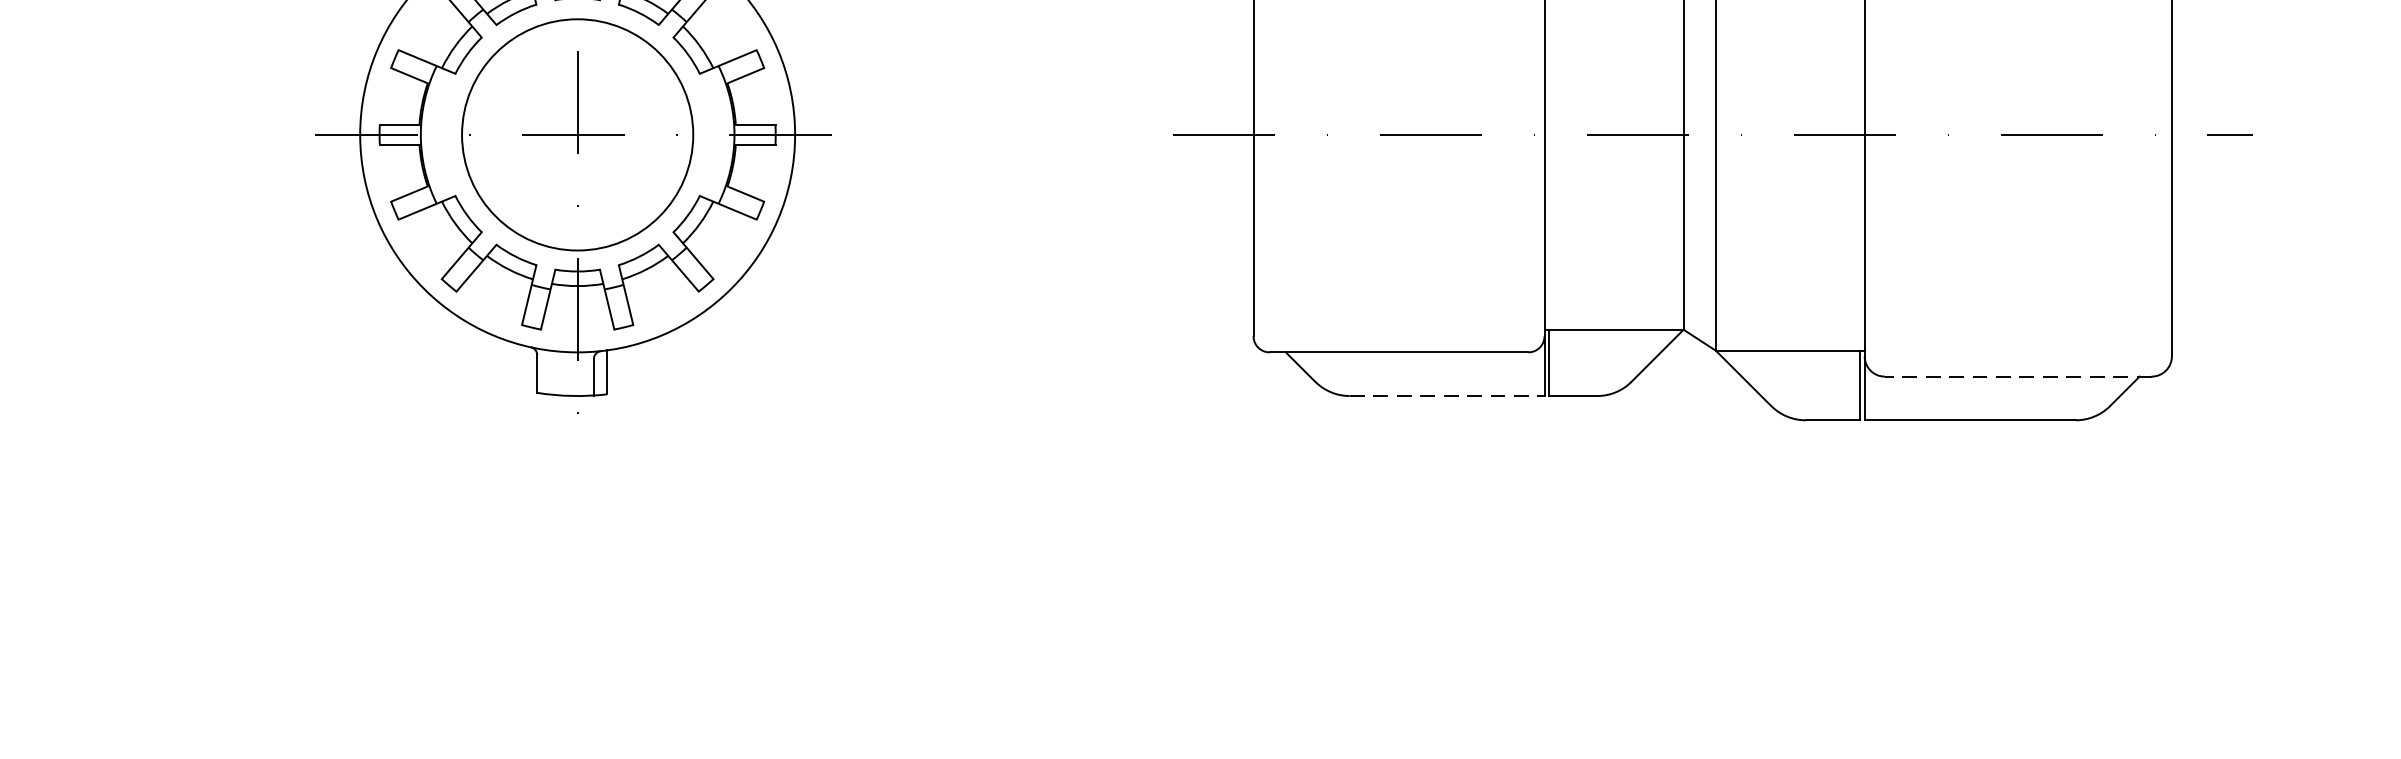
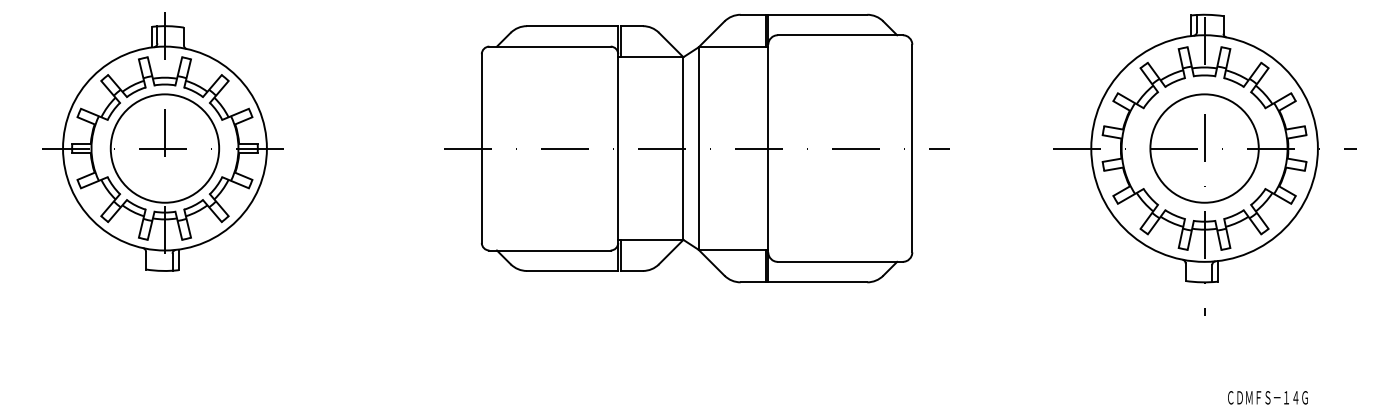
line: (2018, 375) -> (840, 261), dashed -> solid
line: (1446, 395) -> (572, 270), dashed -> solid

